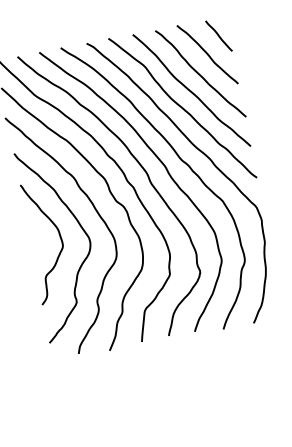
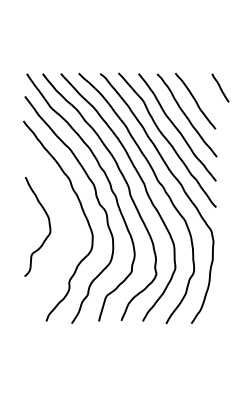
line: (218, 35) -> (220, 87), moved
curve: (79, 226) -> (66, 219), removed

